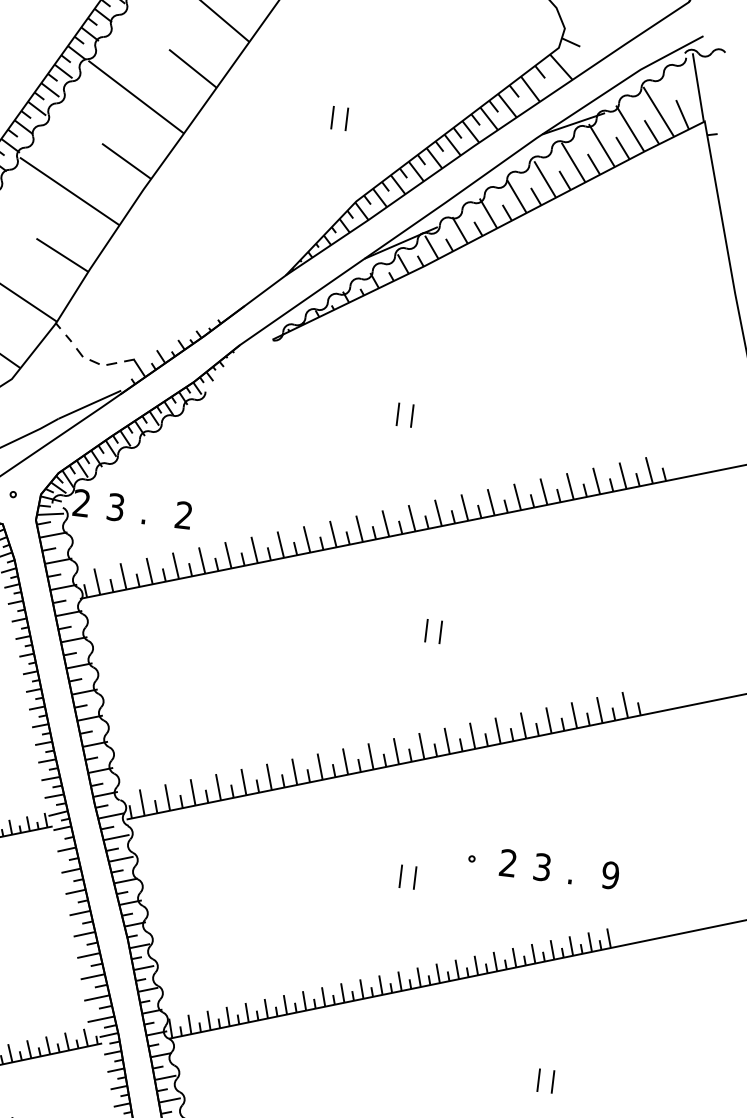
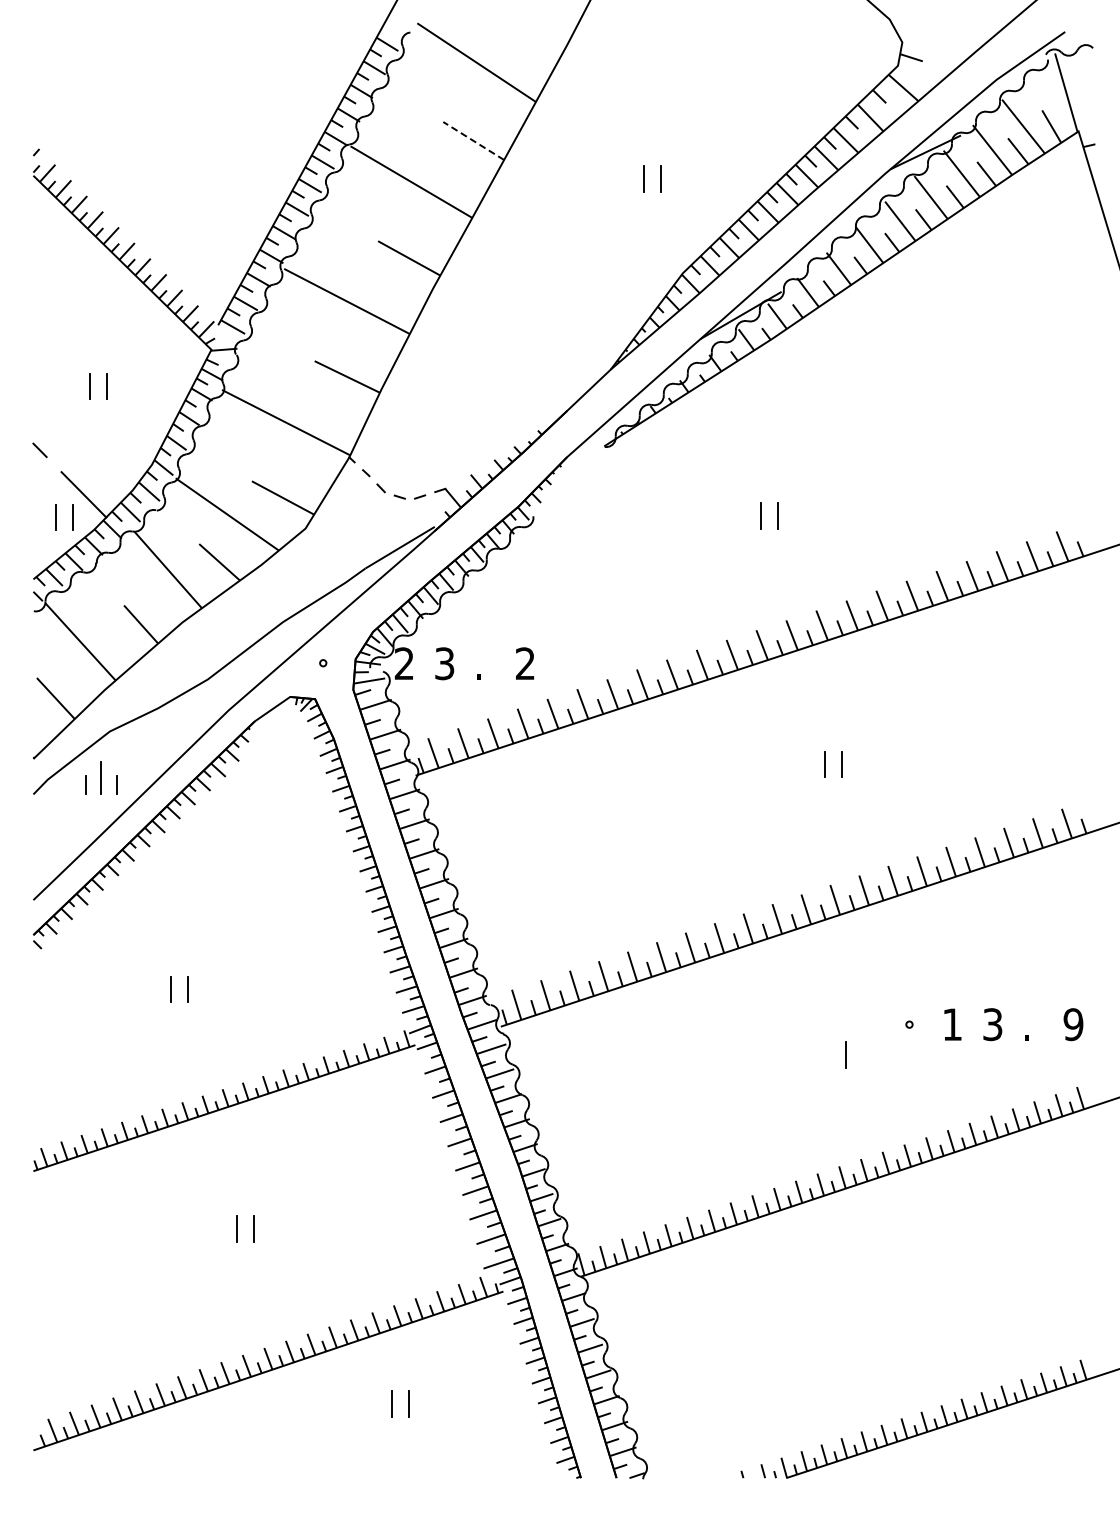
line: (192, 69) -> (473, 141), solid -> dashed
text: (508, 863) -> (952, 1024), 2 -> 1
line: (400, 875) -> (828, 1054), removed
line: (539, 1080) -> (1018, 1273), removed
line: (552, 1081) -> (1034, 1273), removed

